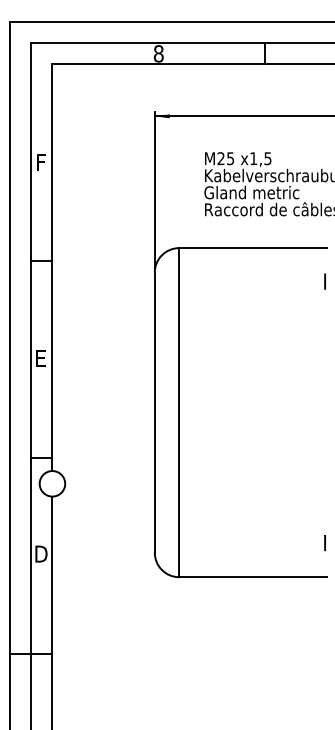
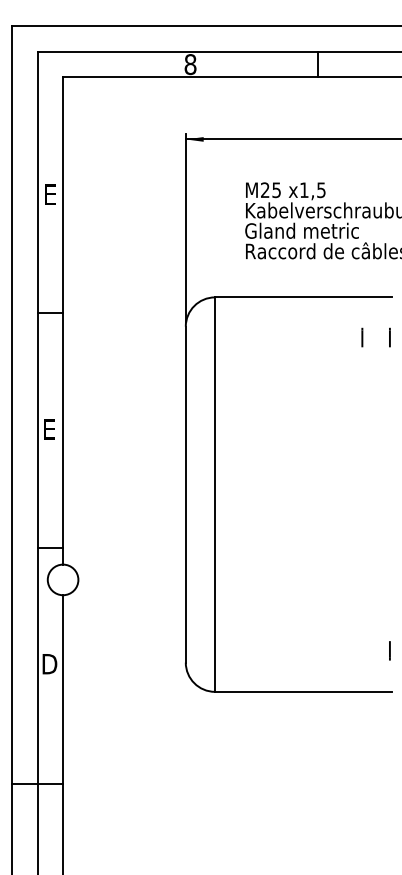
text: (42, 162) -> (51, 194), F -> E
line: (301, 281) -> (361, 337), added

